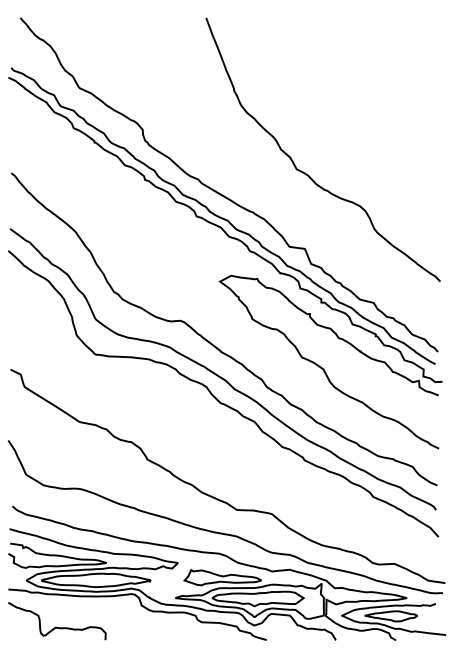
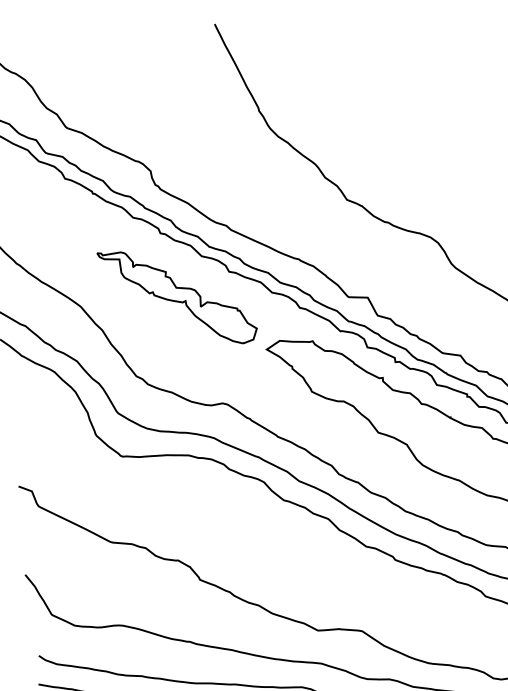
part: (153, 232) -> (177, 297), added

